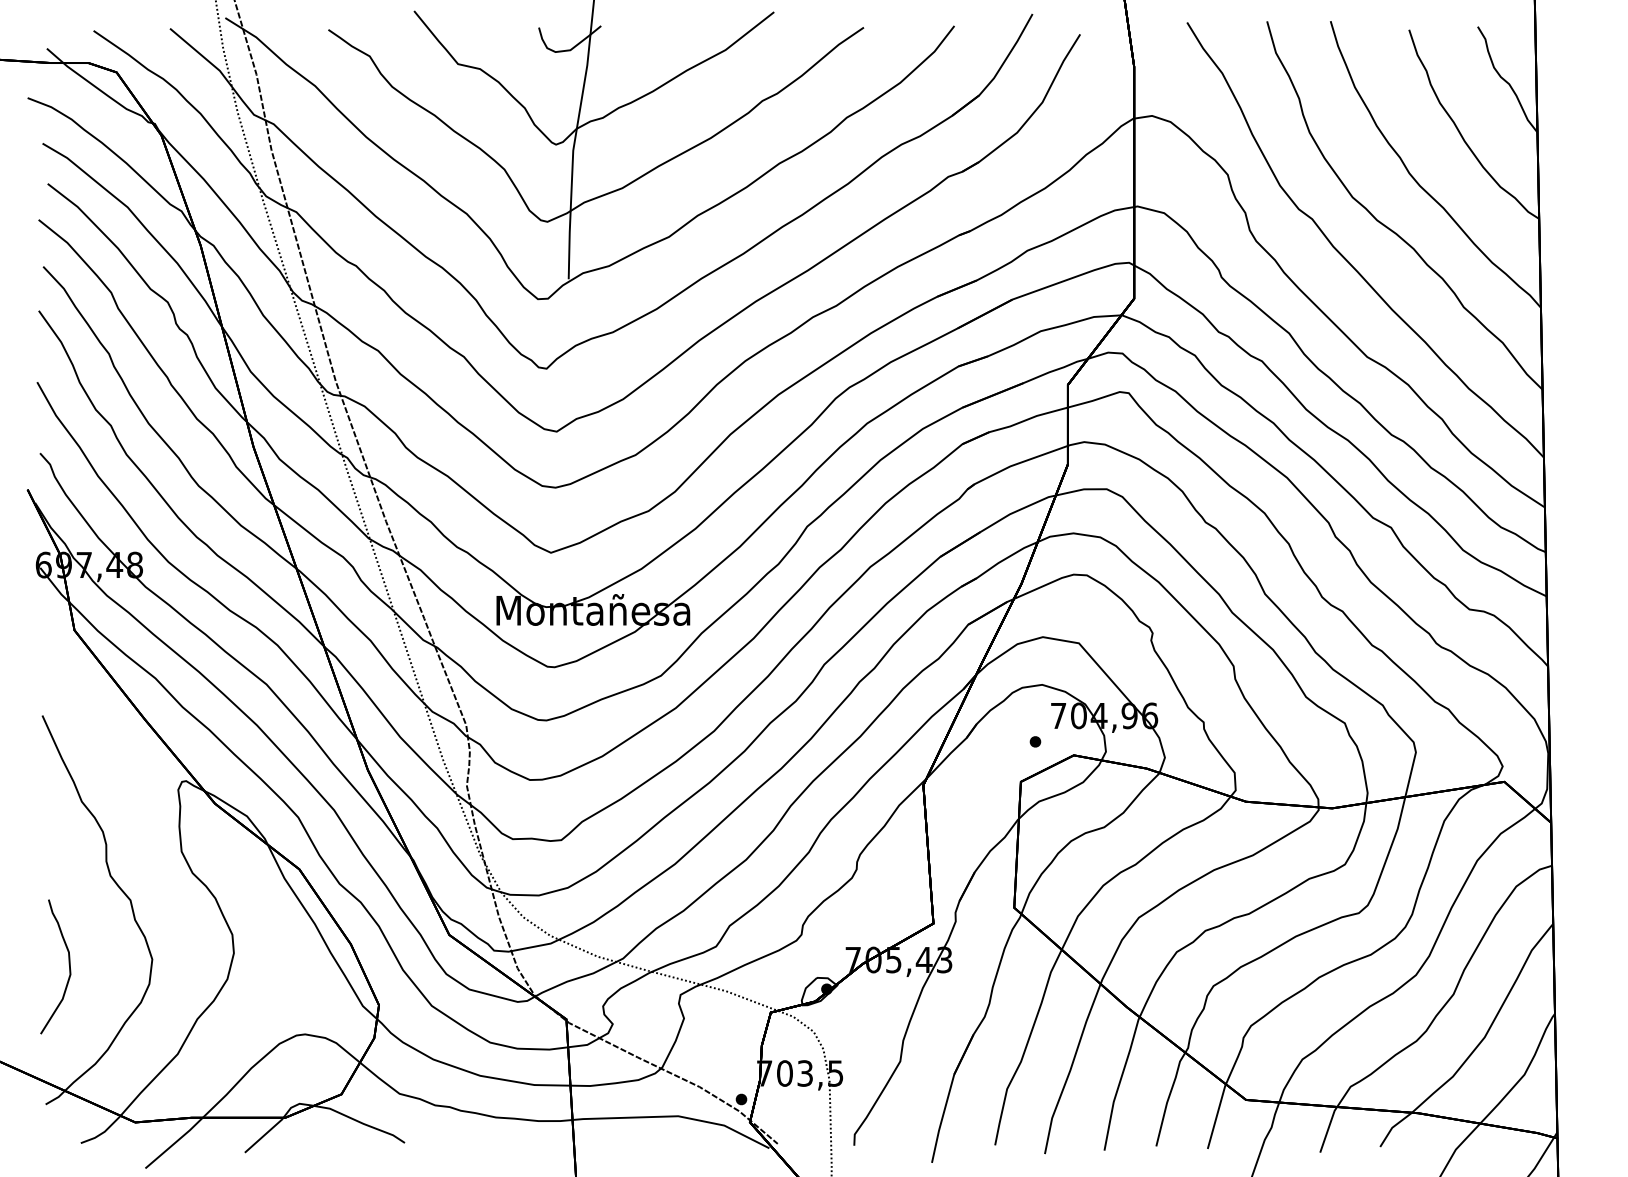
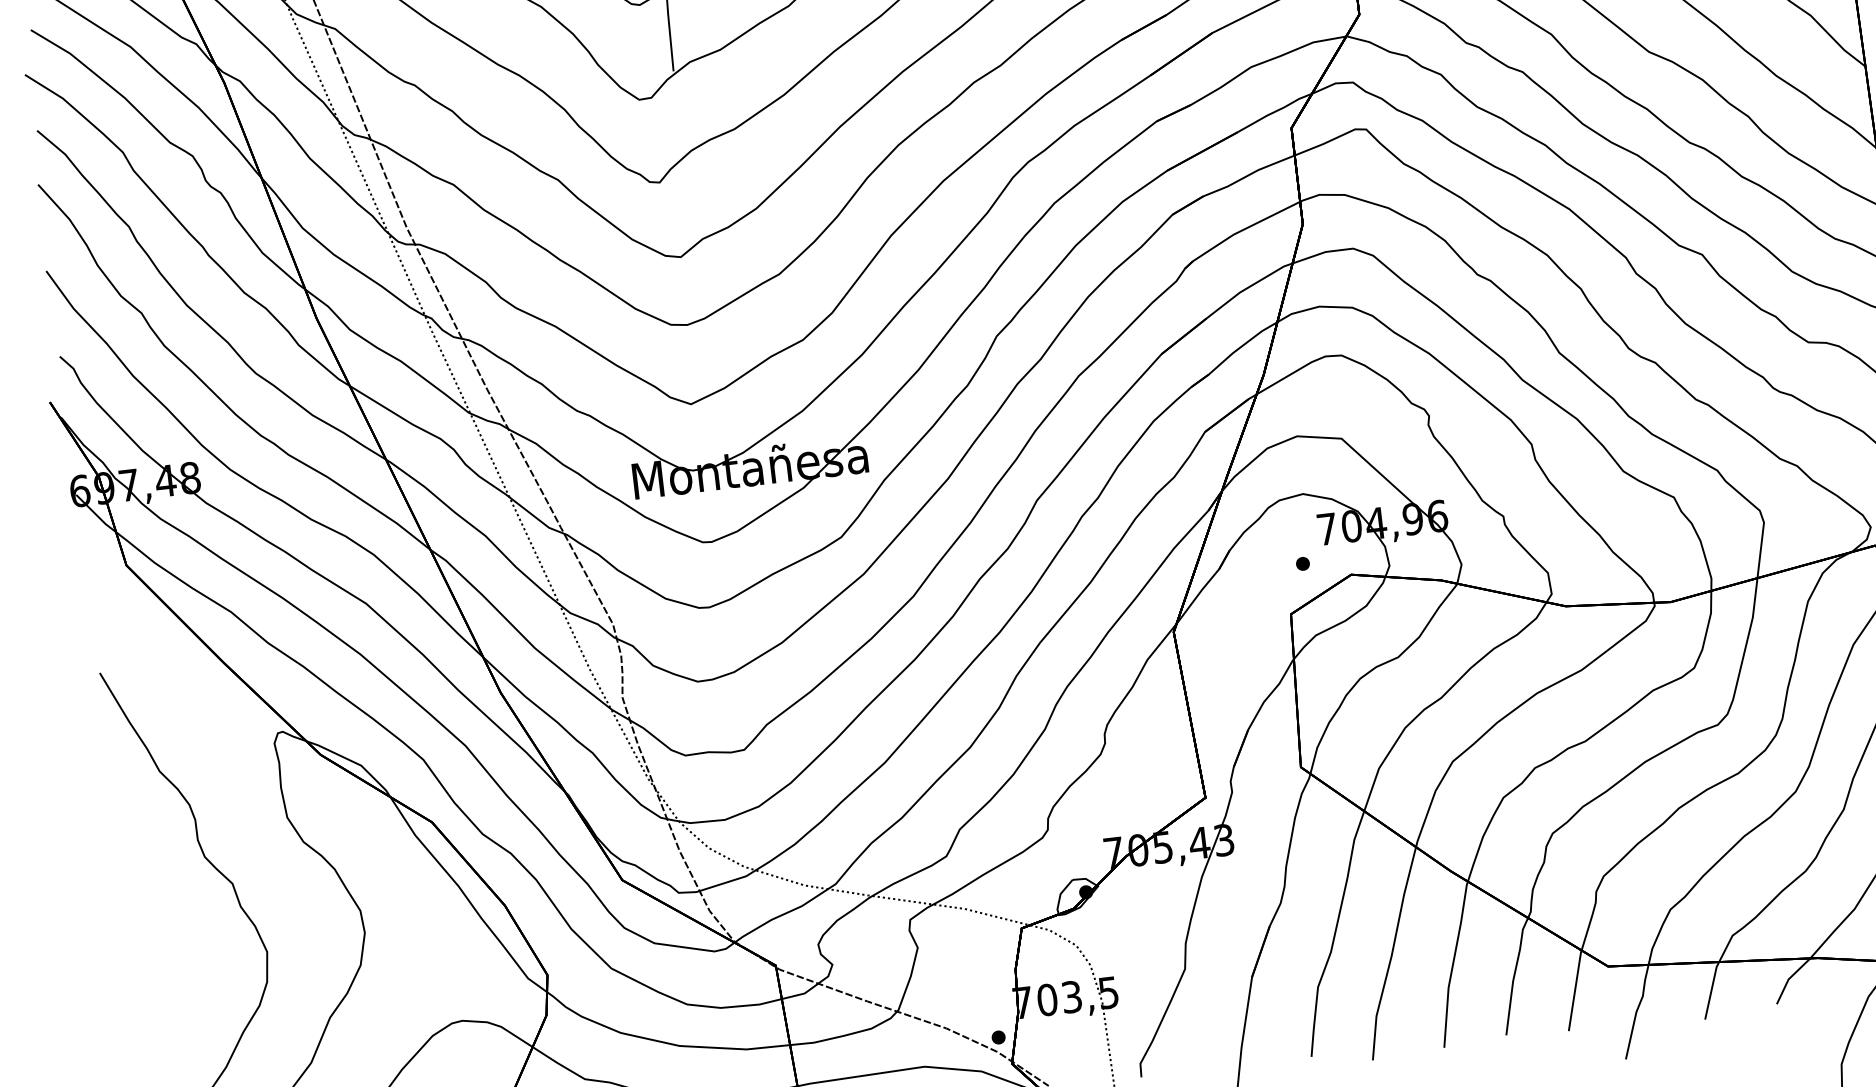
curve: (68, 964) -> (166, 969), removed

